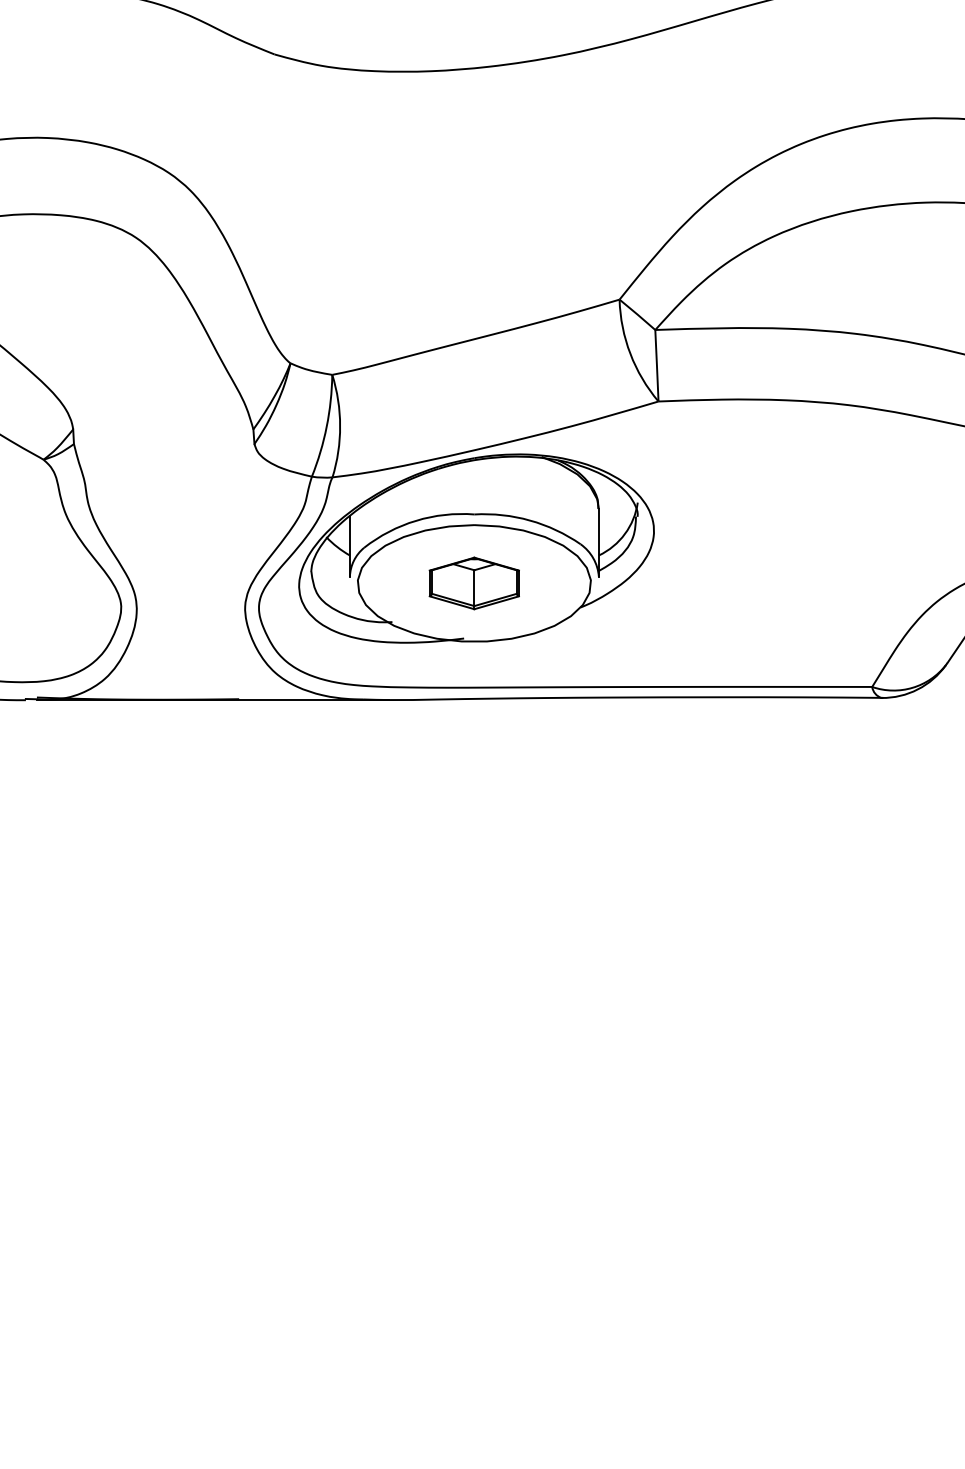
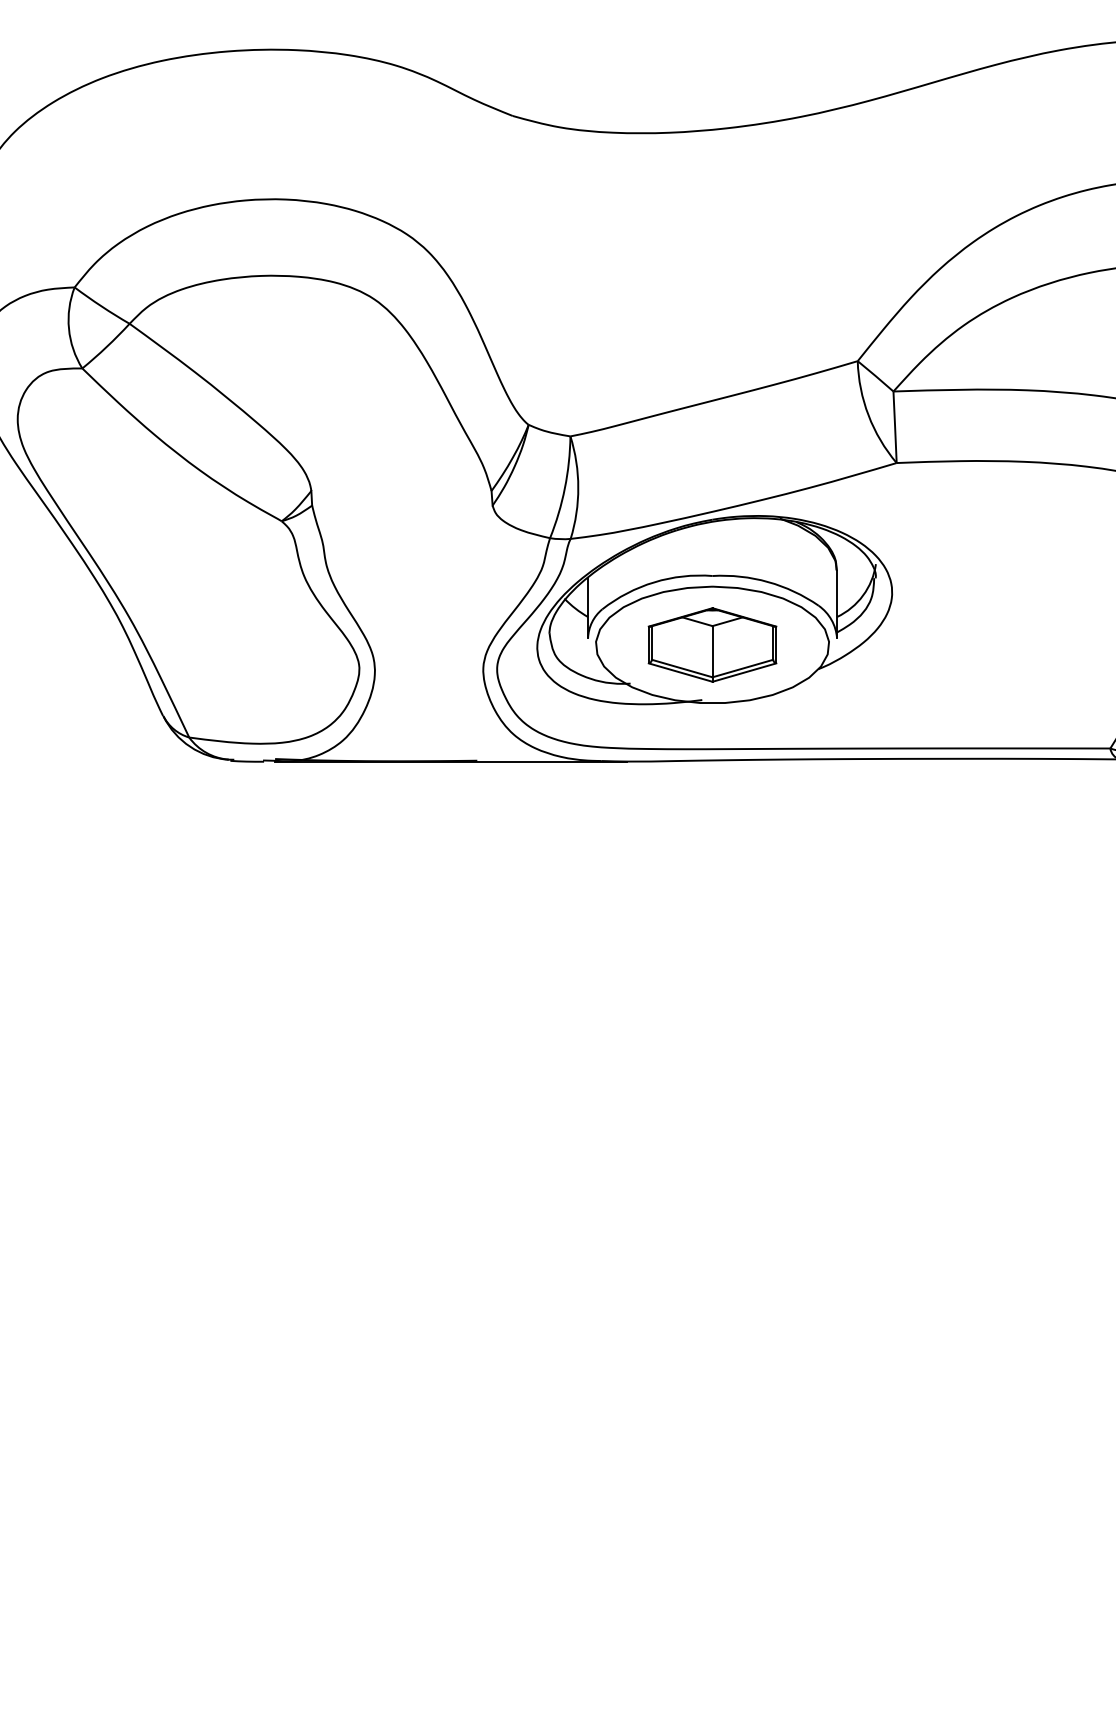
part: (474, 582) -> (712, 644), size x1.43

